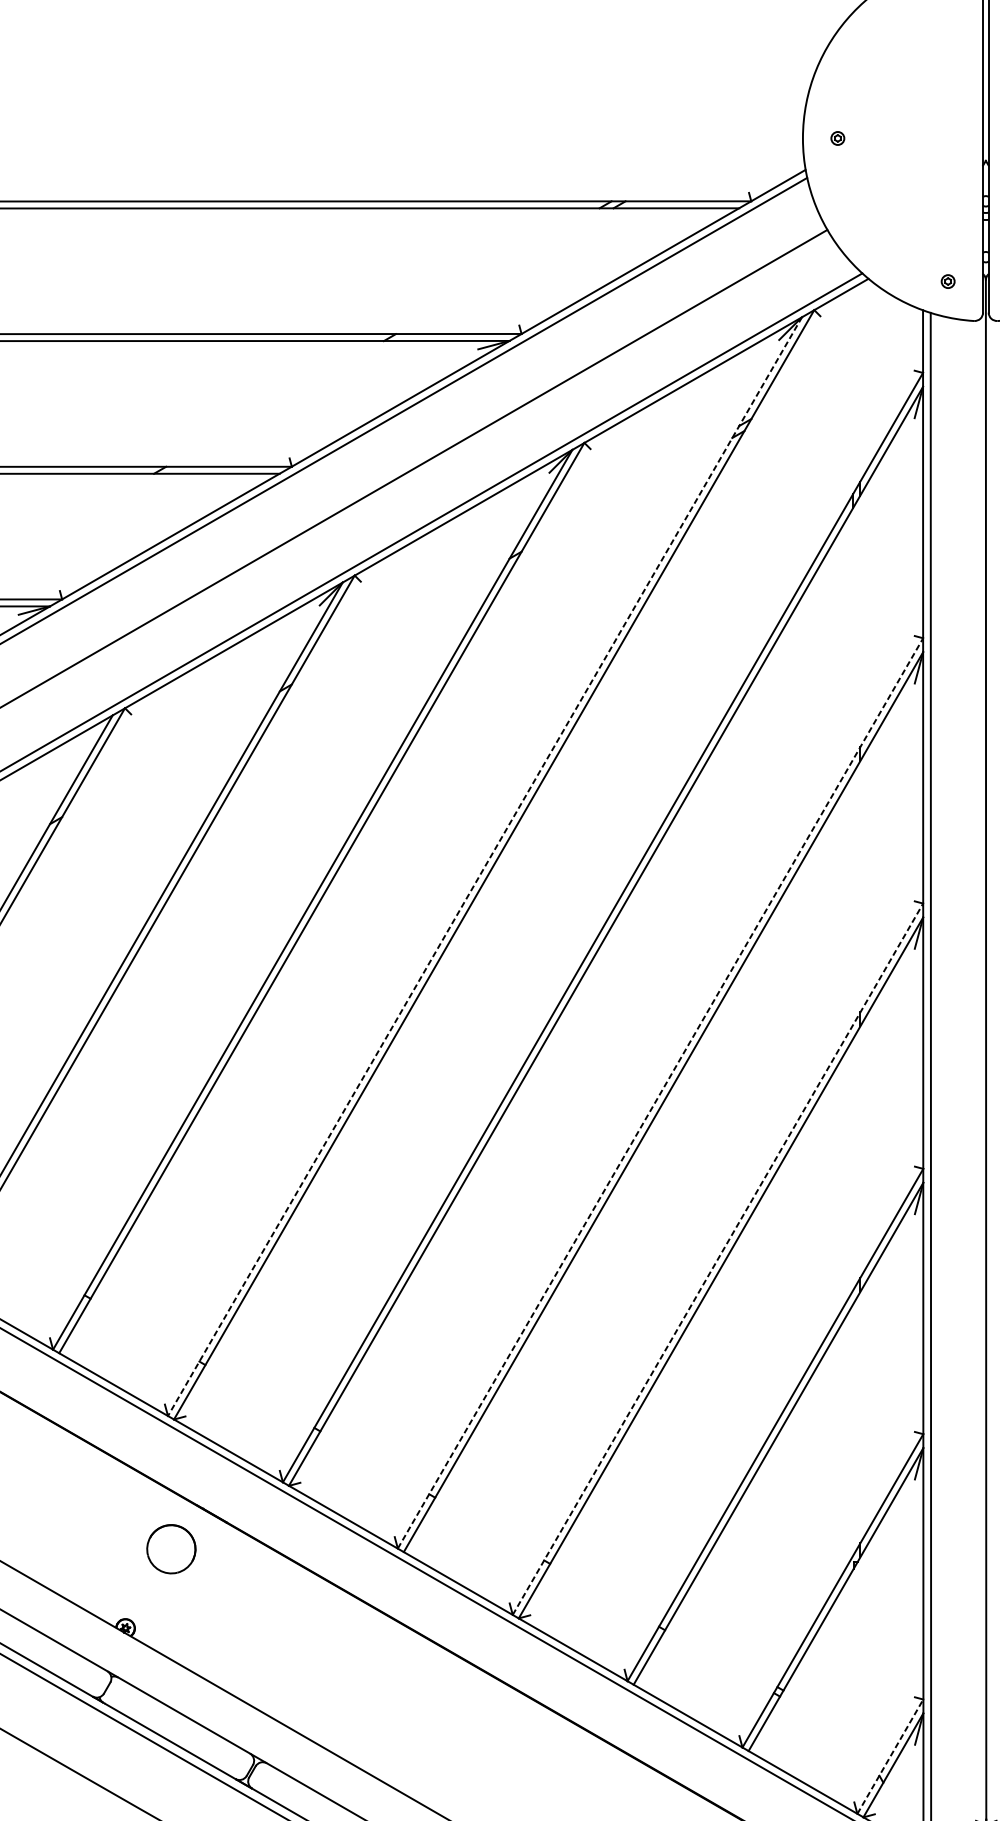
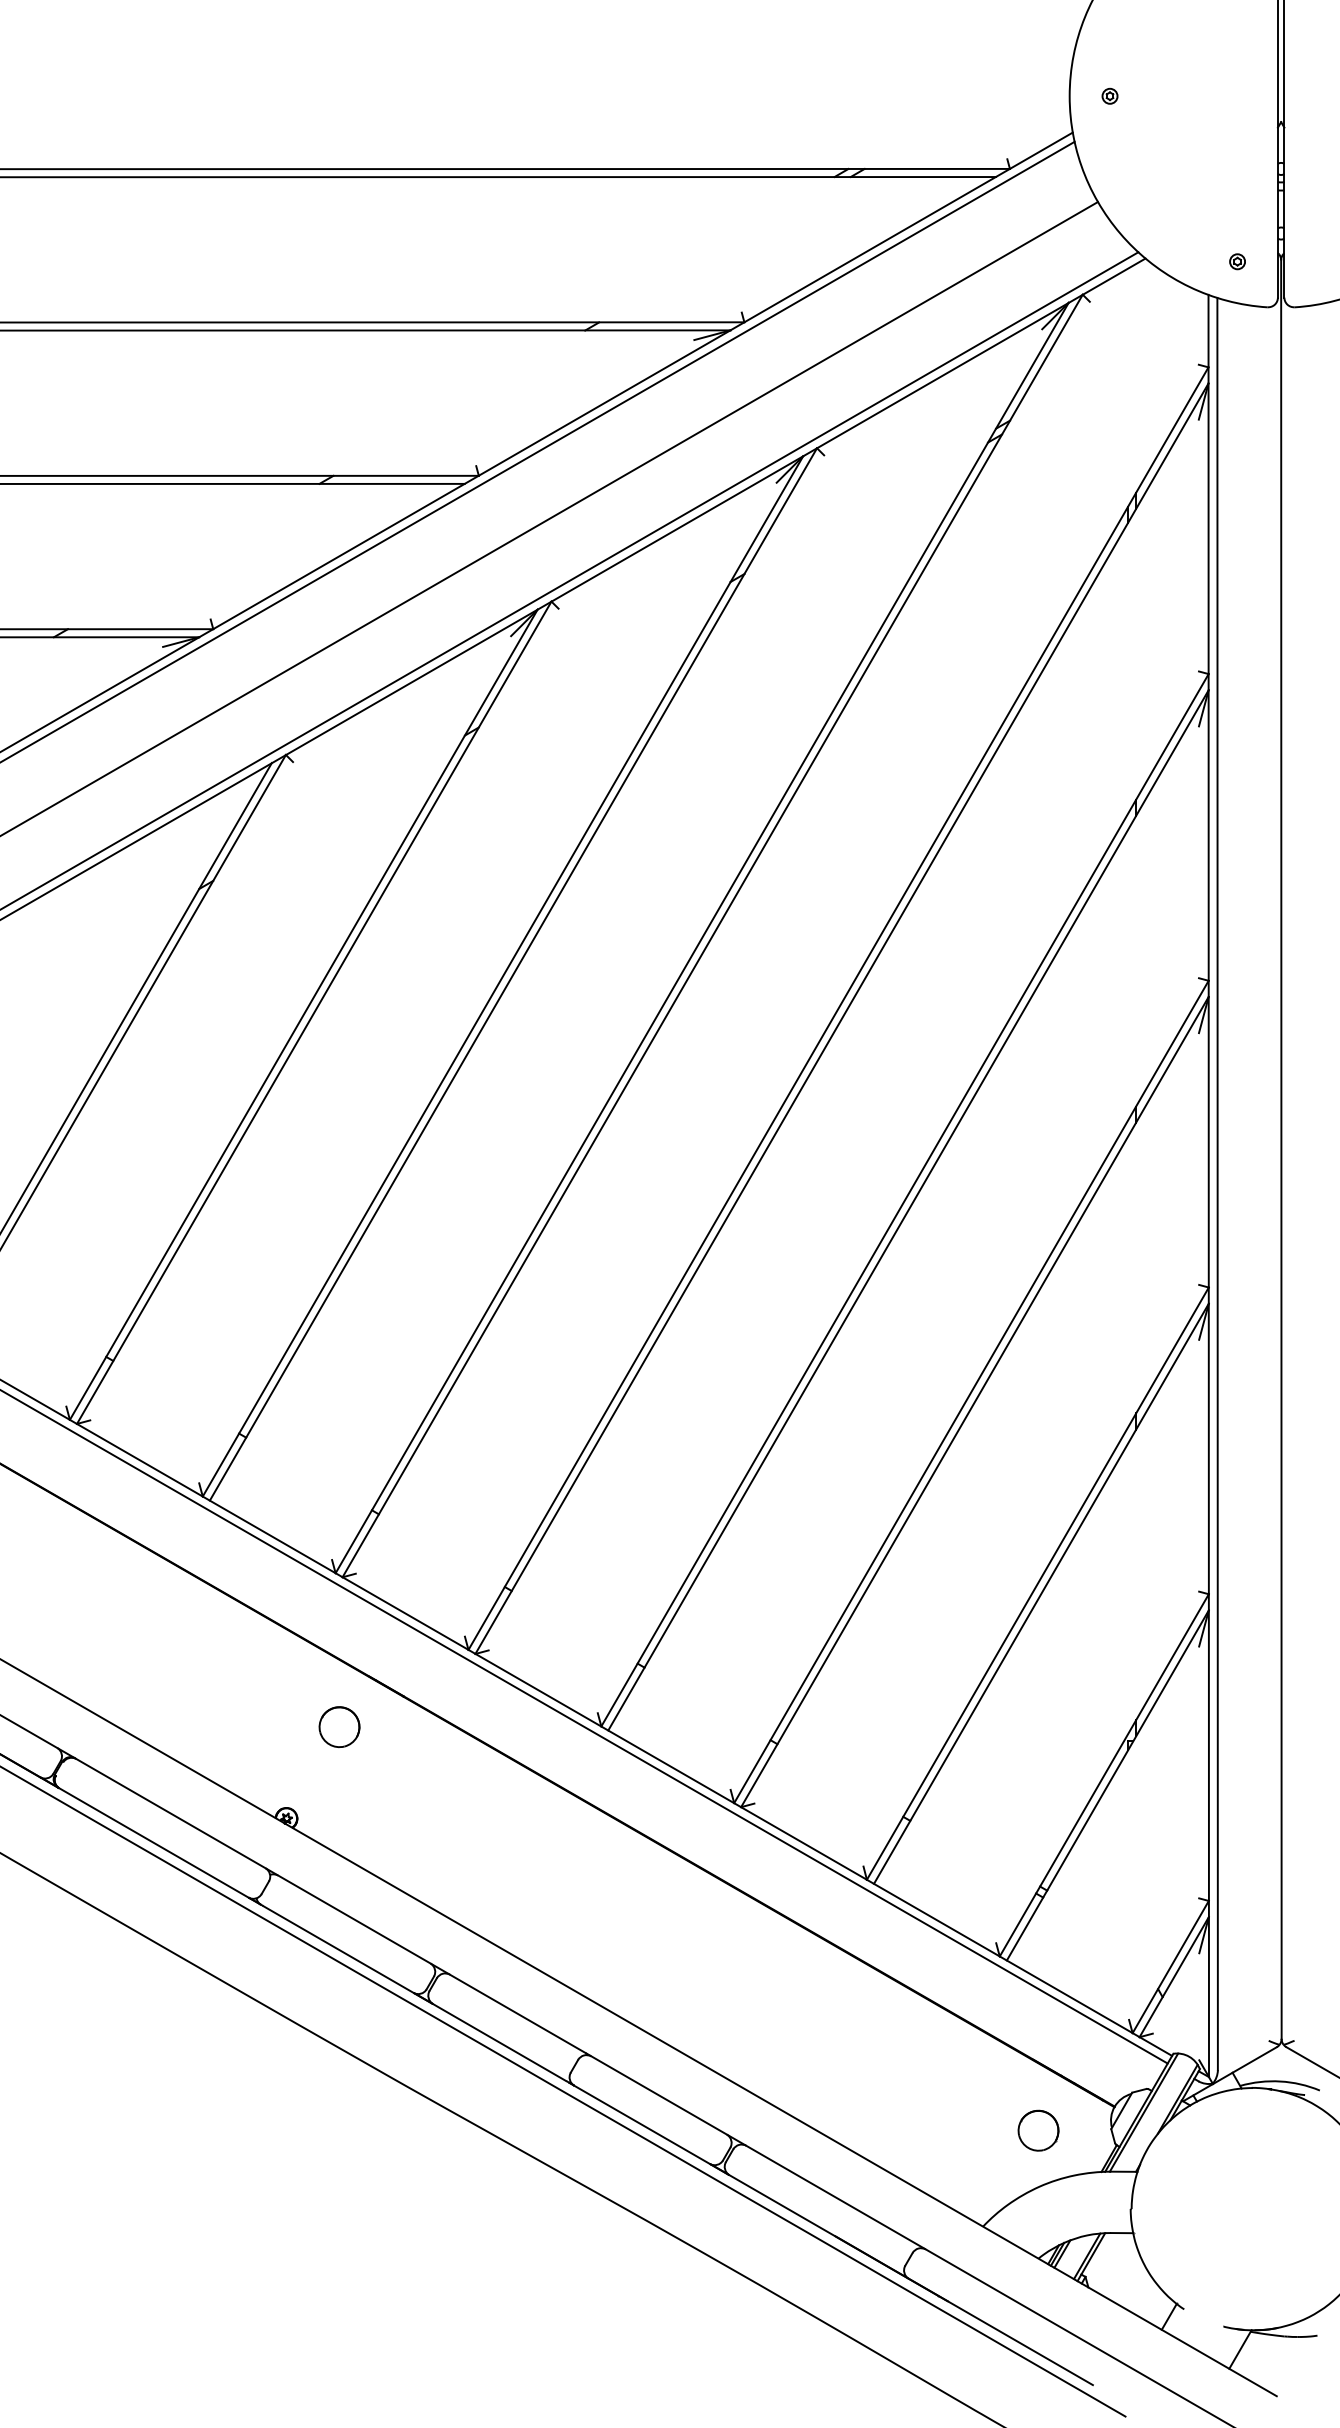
line: (484, 866) -> (701, 938), dashed -> solid
line: (660, 1093) -> (905, 1200), dashed -> solid
line: (718, 1258) -> (971, 1391), dashed -> solid
part: (171, 1548) -> (339, 1726), size x0.71
line: (890, 1756) -> (1170, 1966), dashed -> solid

